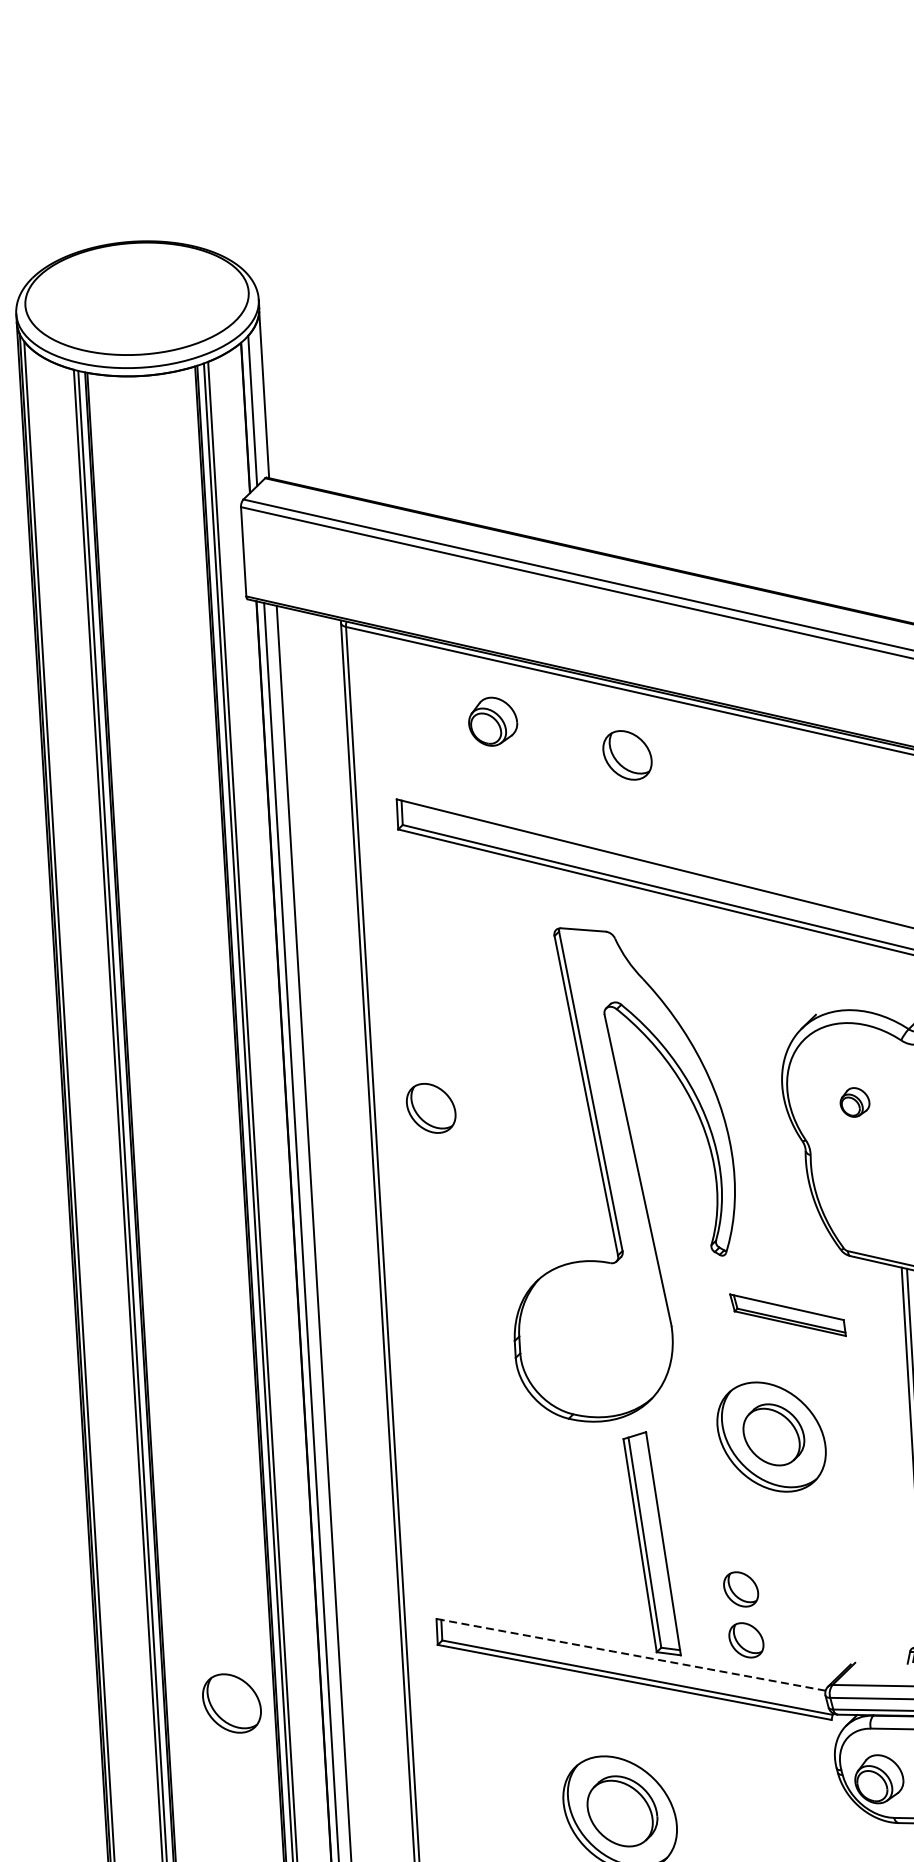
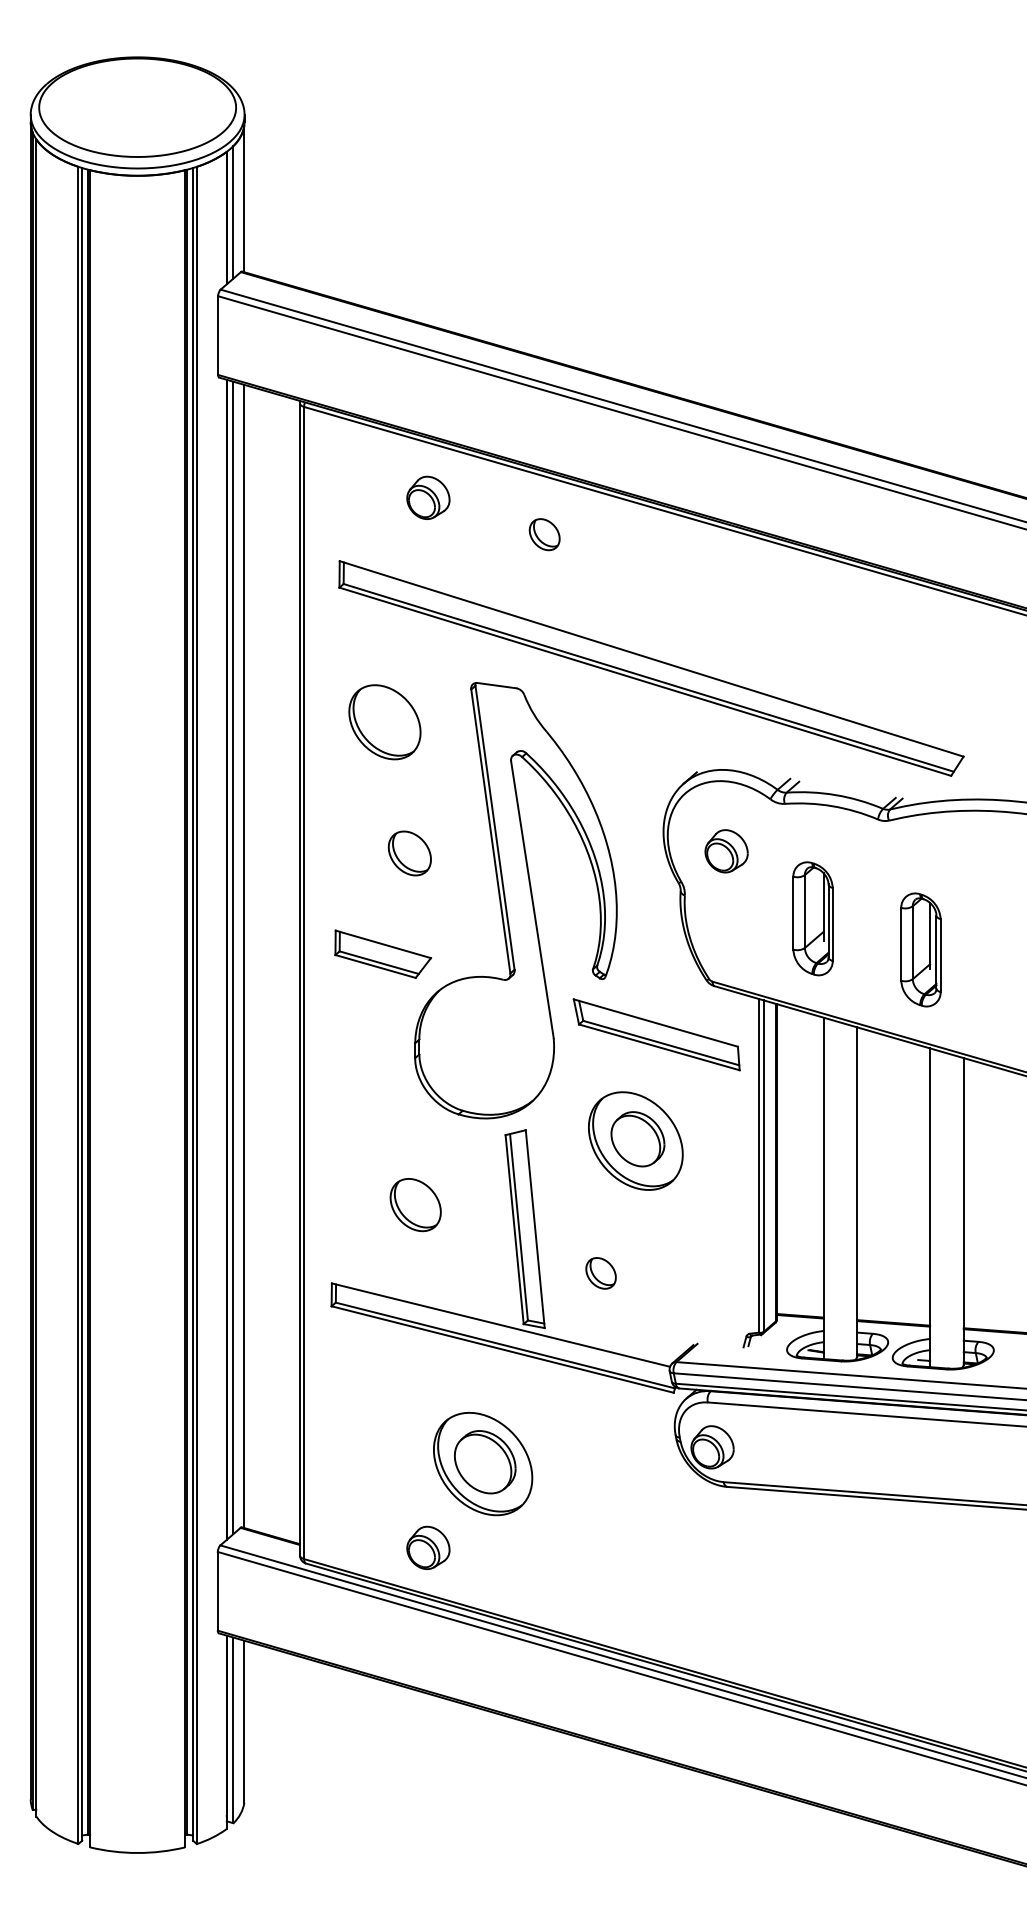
part: (627, 755) -> (544, 534), size x0.71
part: (458, 979) -> (384, 722), added
part: (854, 1102) -> (726, 851), size x1.67
part: (430, 1108) -> (409, 853), moved
part: (471, 1241) -> (382, 953), added
part: (787, 1314) -> (656, 1034), size x1.67
part: (745, 1640) -> (602, 1318), removed
line: (630, 1654) -> (500, 1324), dashed -> solid
part: (231, 1704) -> (415, 1205), moved

